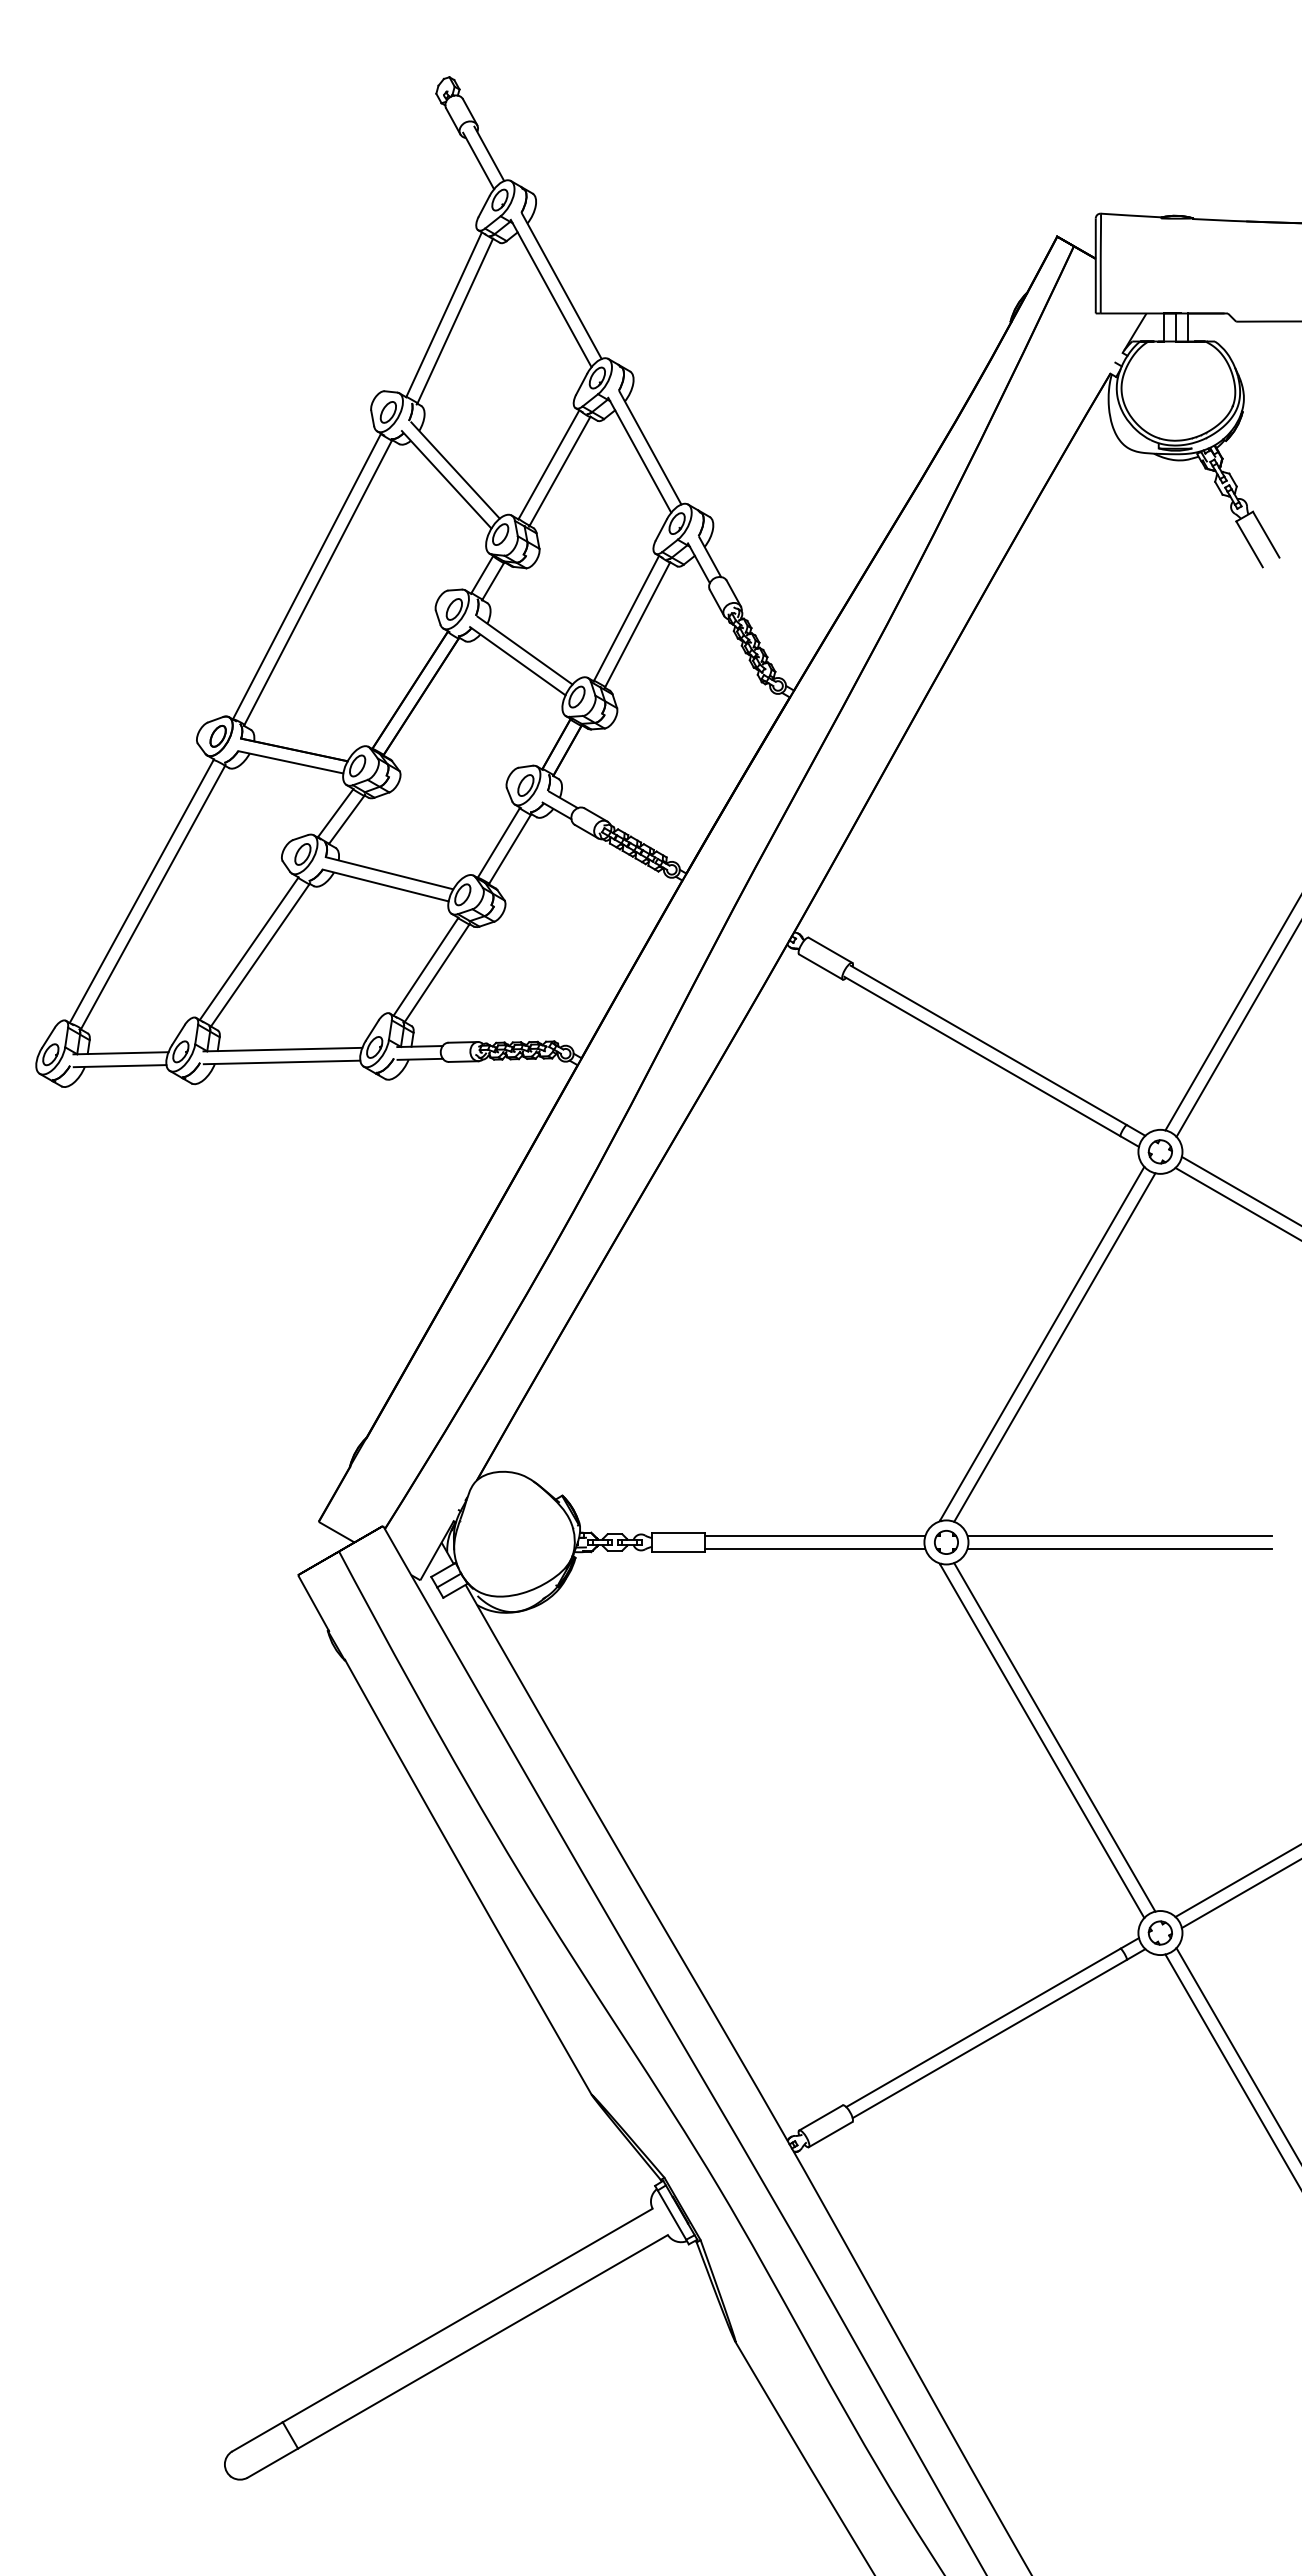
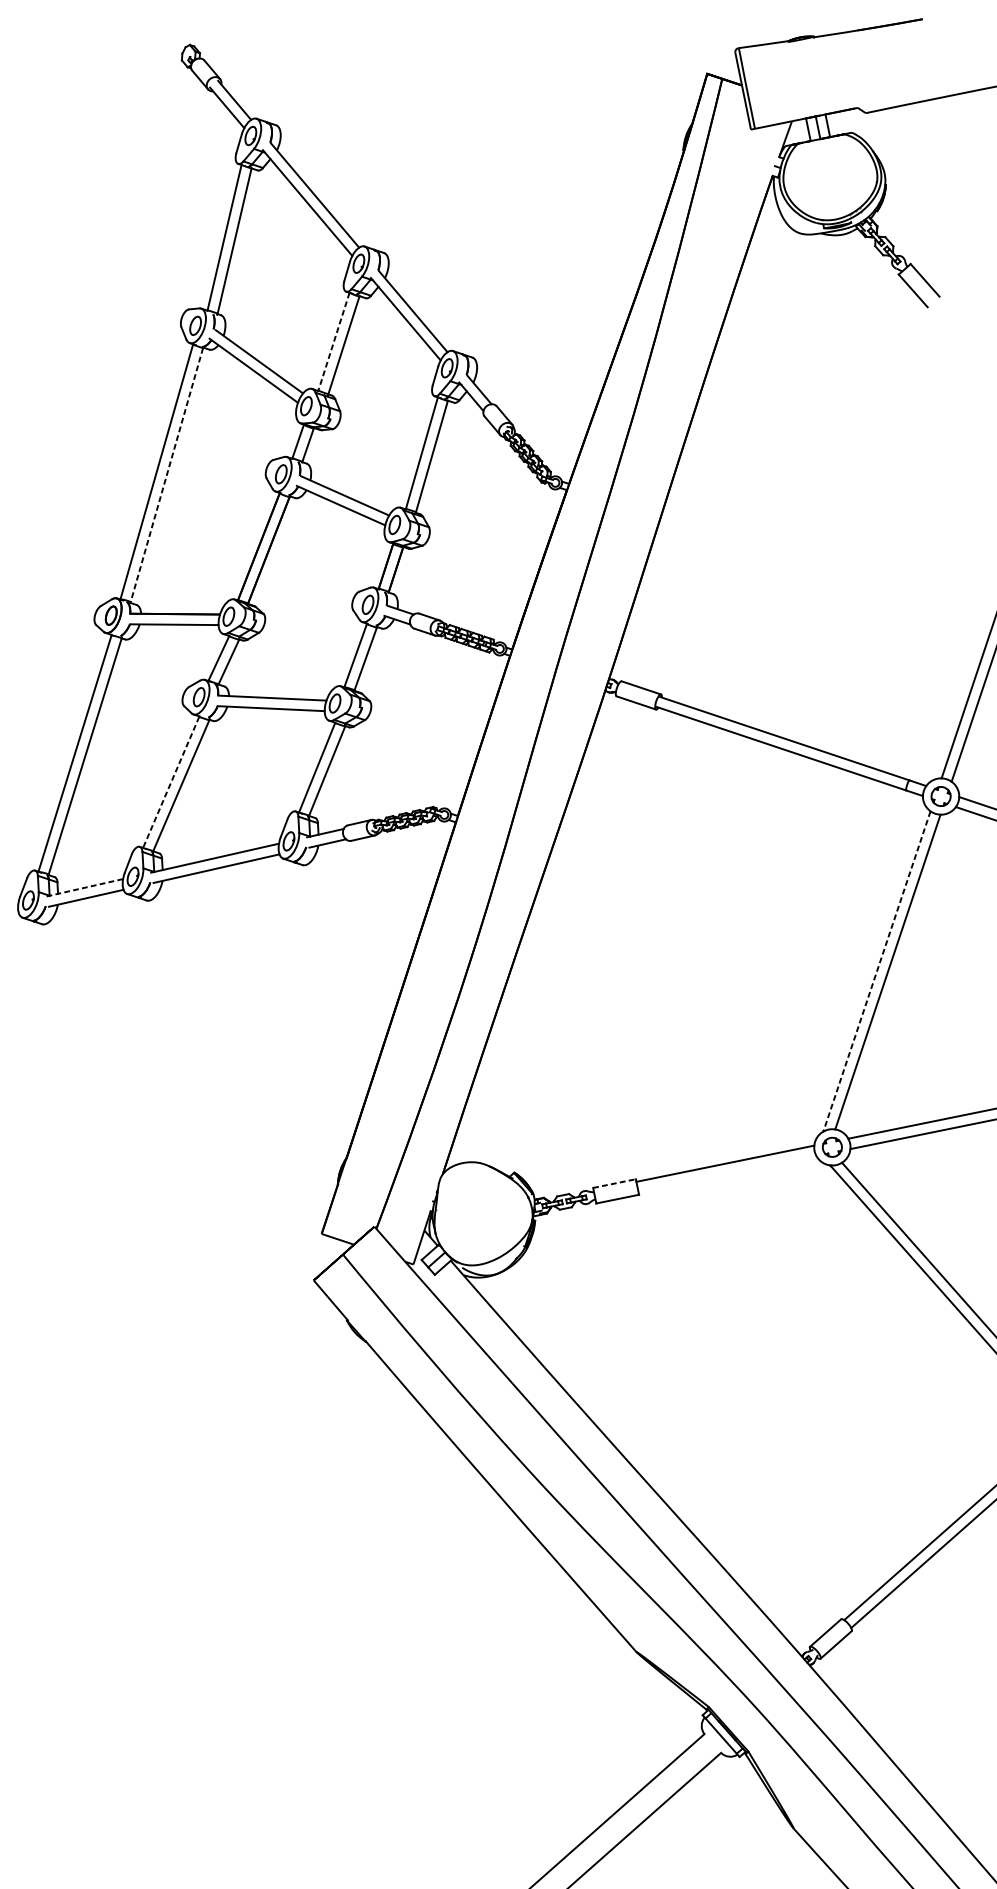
line: (548, 465) -> (333, 342), solid -> dashed
line: (317, 583) -> (166, 475), solid -> dashed
line: (248, 949) -> (170, 782), solid -> dashed
line: (121, 1053) -> (85, 887), solid -> dashed
line: (1041, 1344) -> (876, 971), solid -> dashed
line: (679, 1532) -> (615, 1183), solid -> dashed
line: (815, 1548) -> (727, 1173), removed

